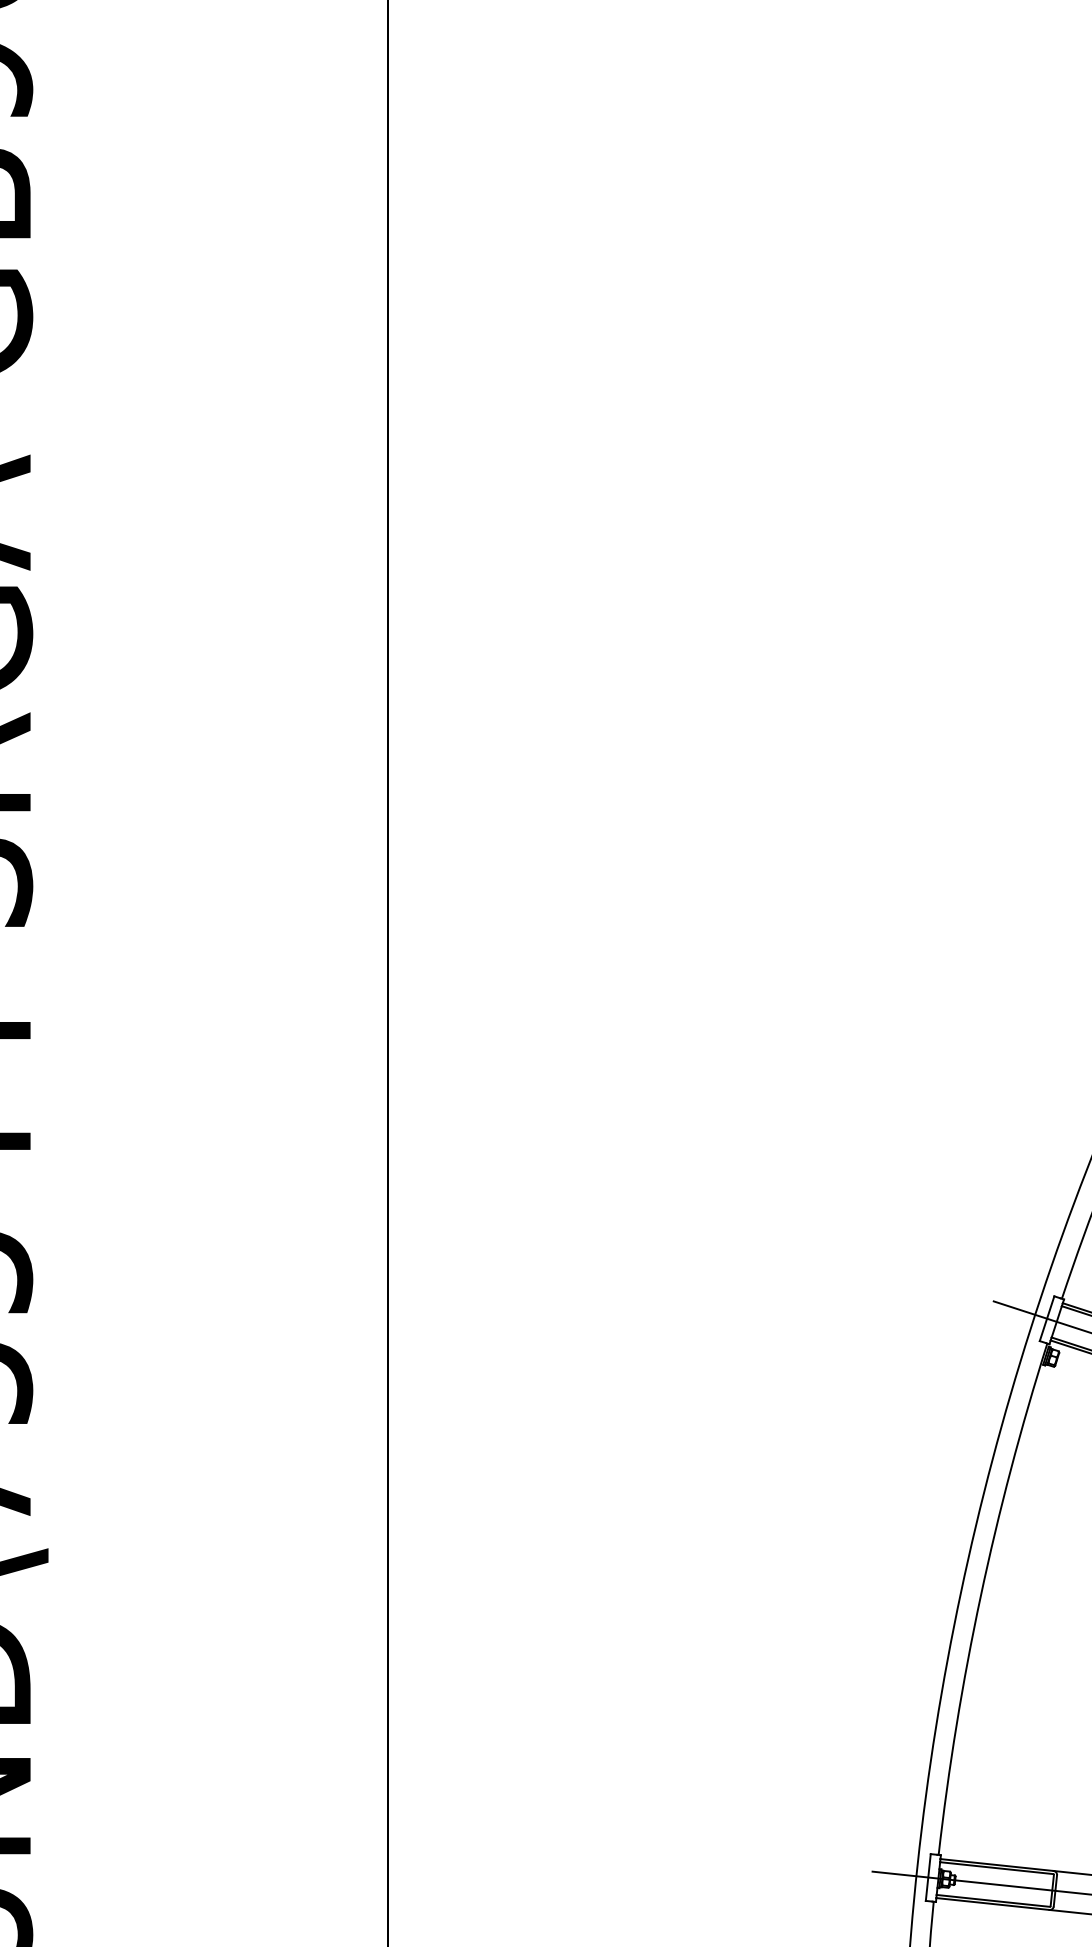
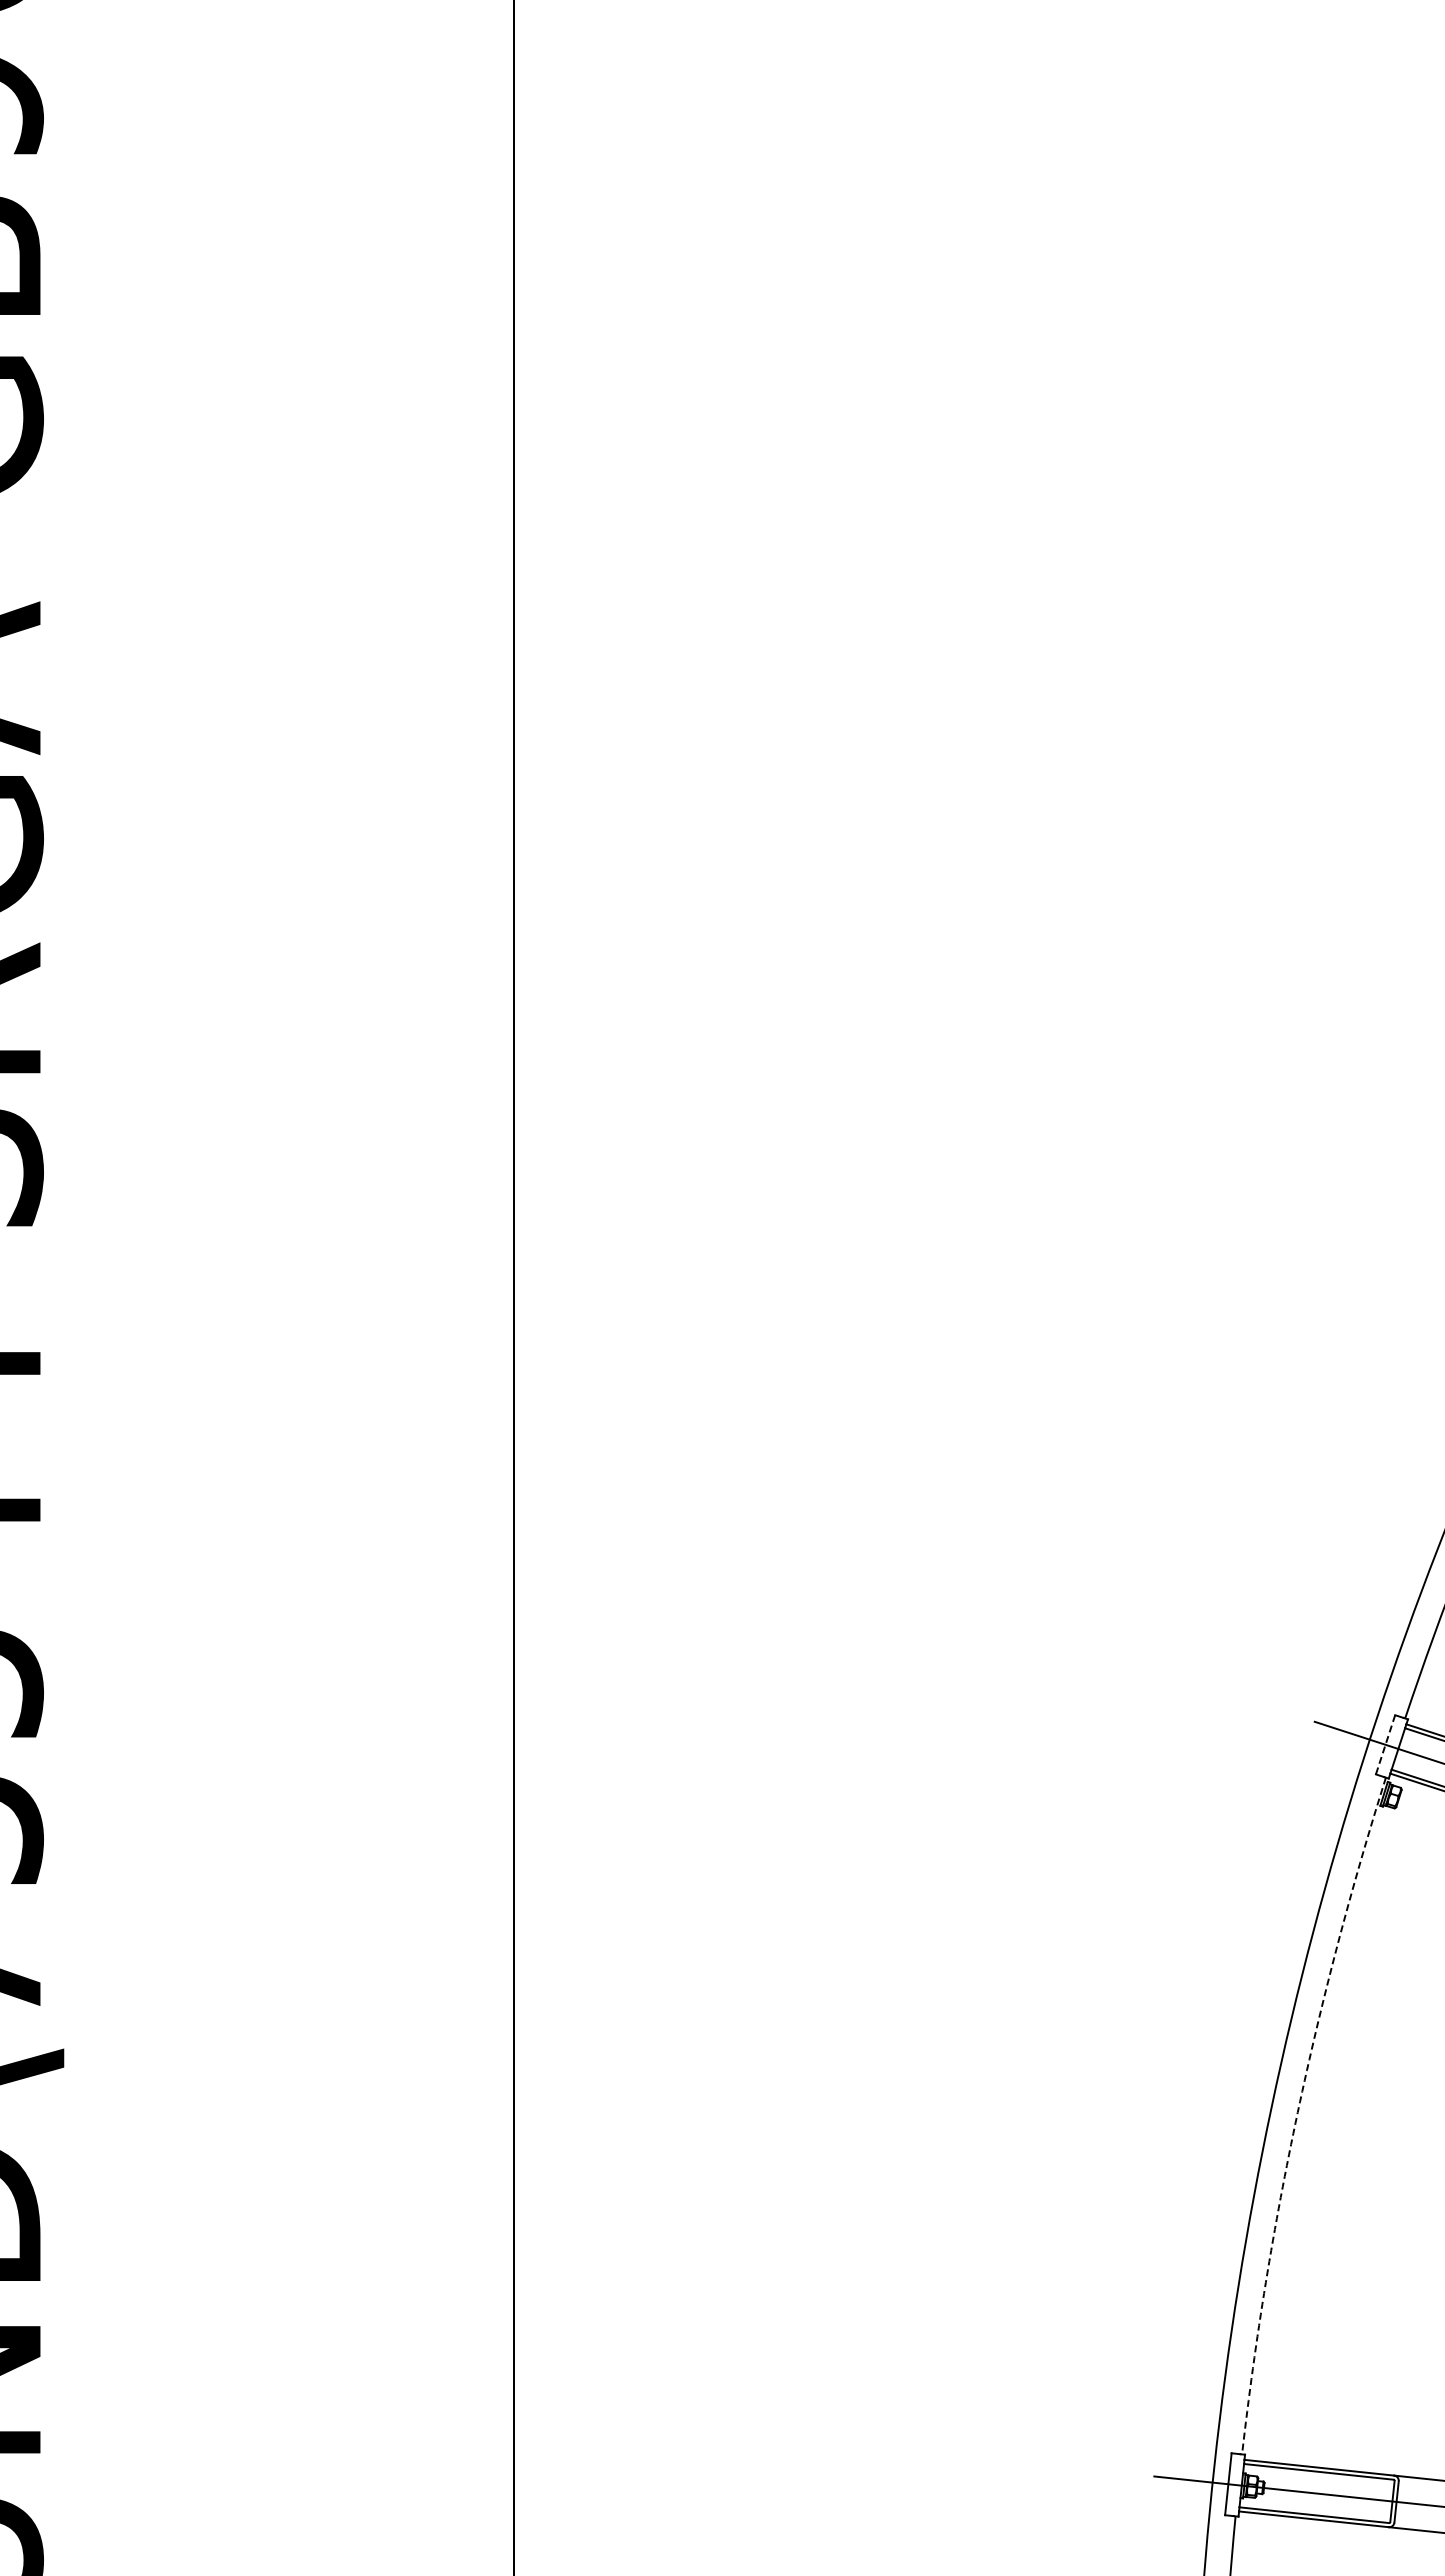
line: (1047, 1319) -> (1385, 1745), solid -> dashed
arc: (980, 1596) -> (1297, 2112), solid -> dashed

